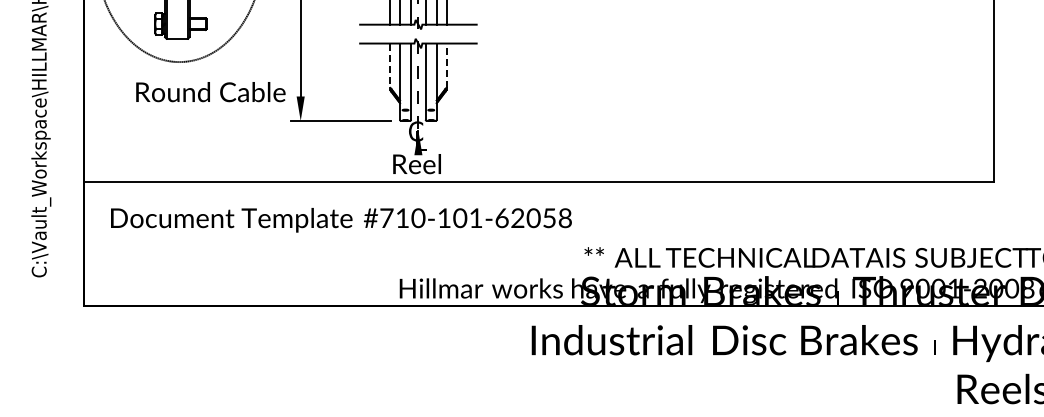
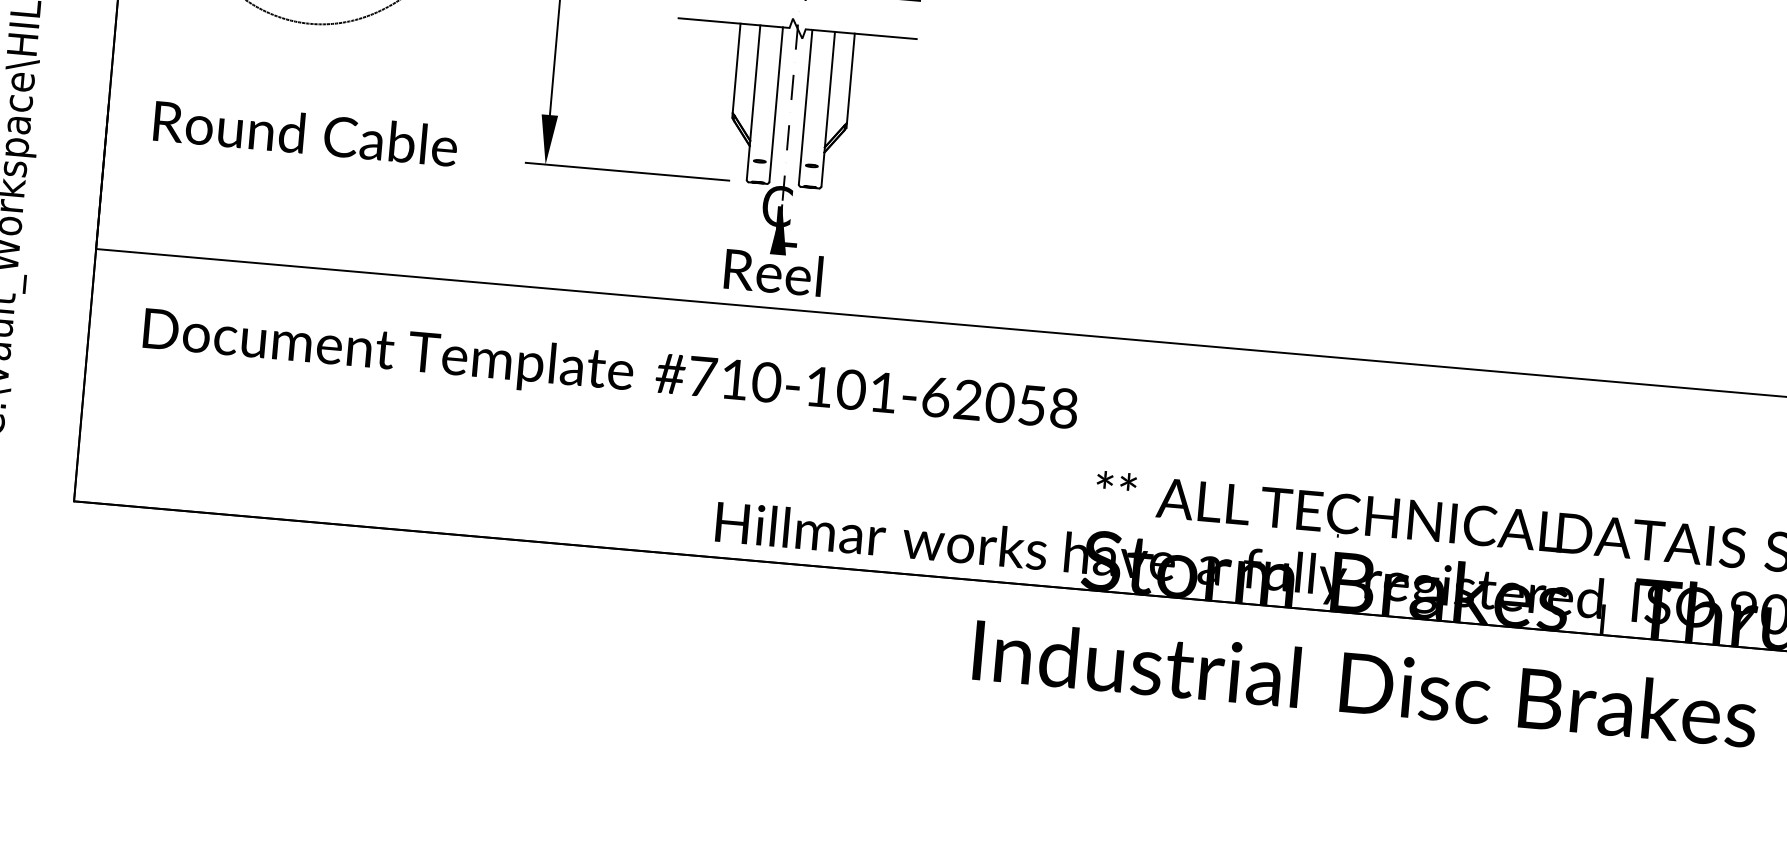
line: (446, 65) -> (850, 78), dashed -> solid
line: (390, 66) -> (737, 70), dashed -> solid
text: (210, 92) -> (304, 134), moved

